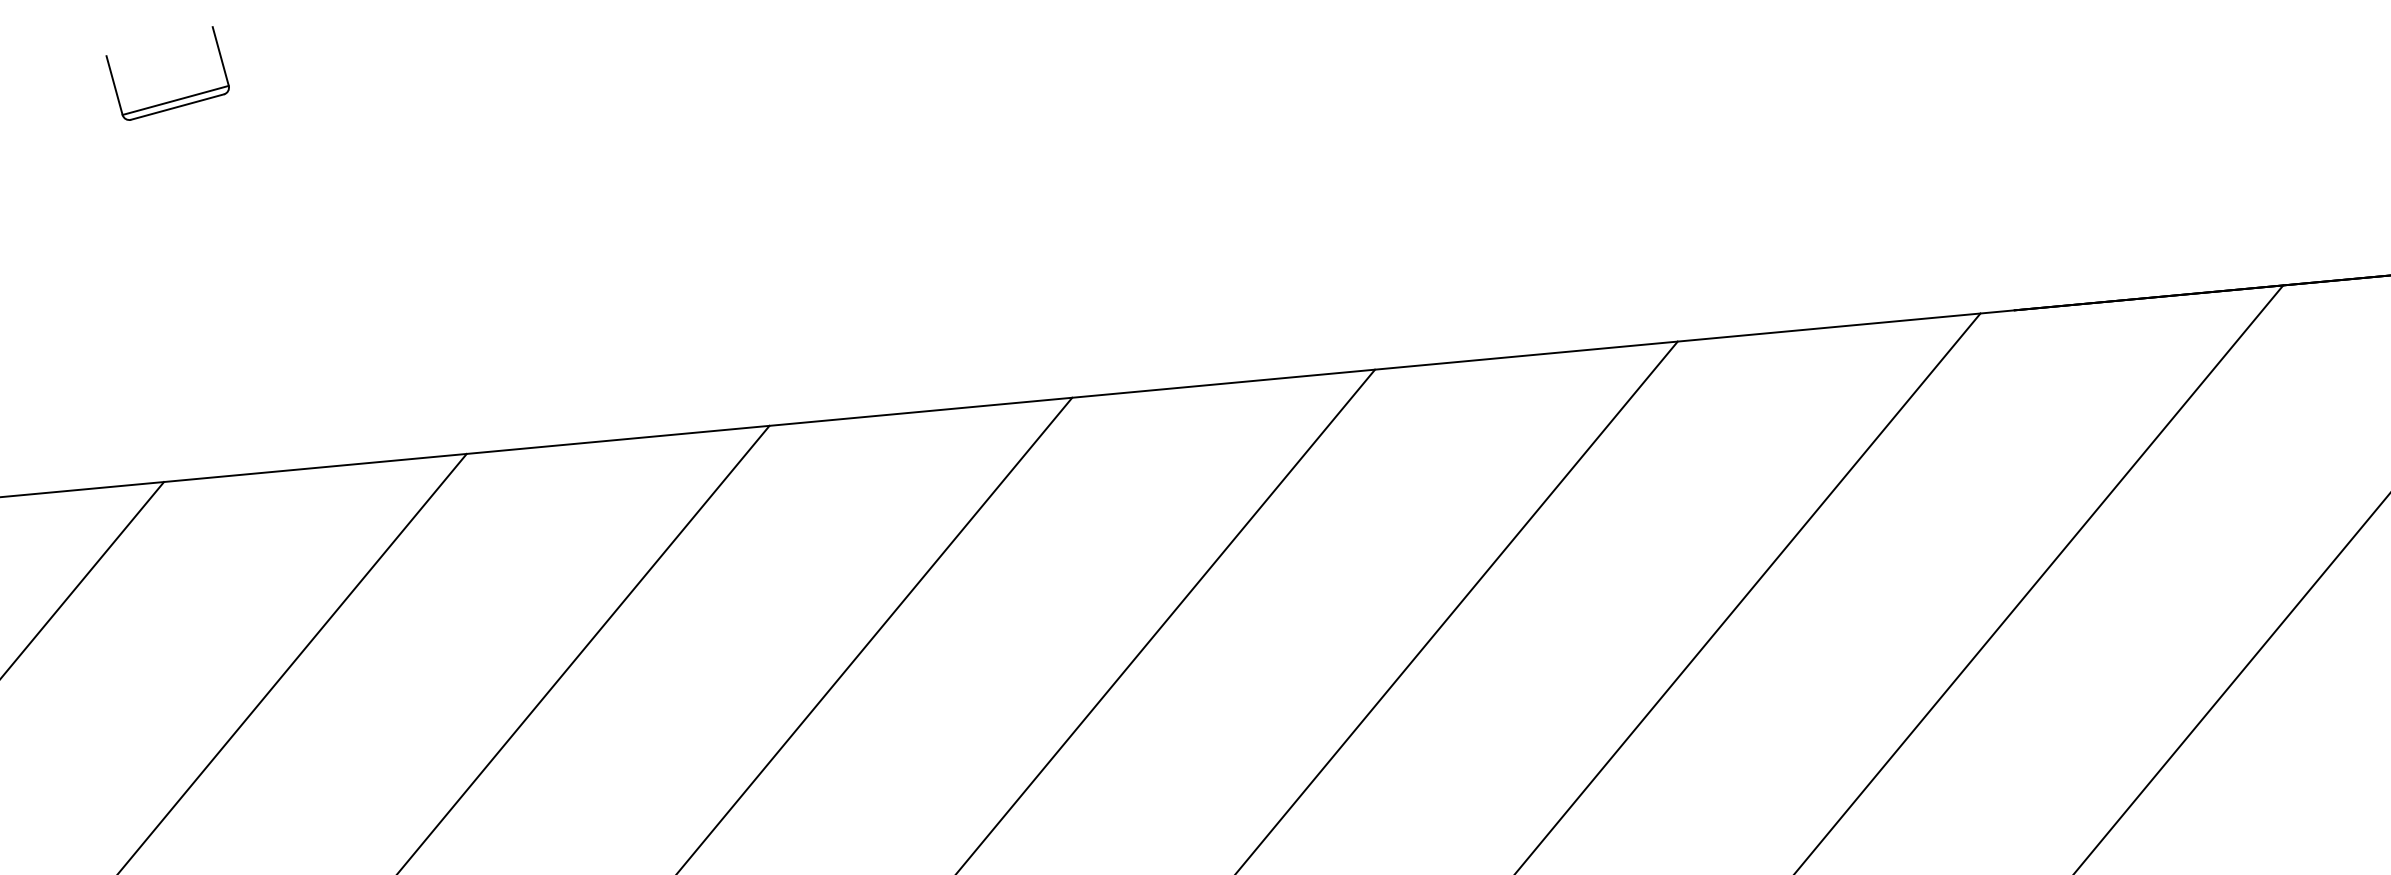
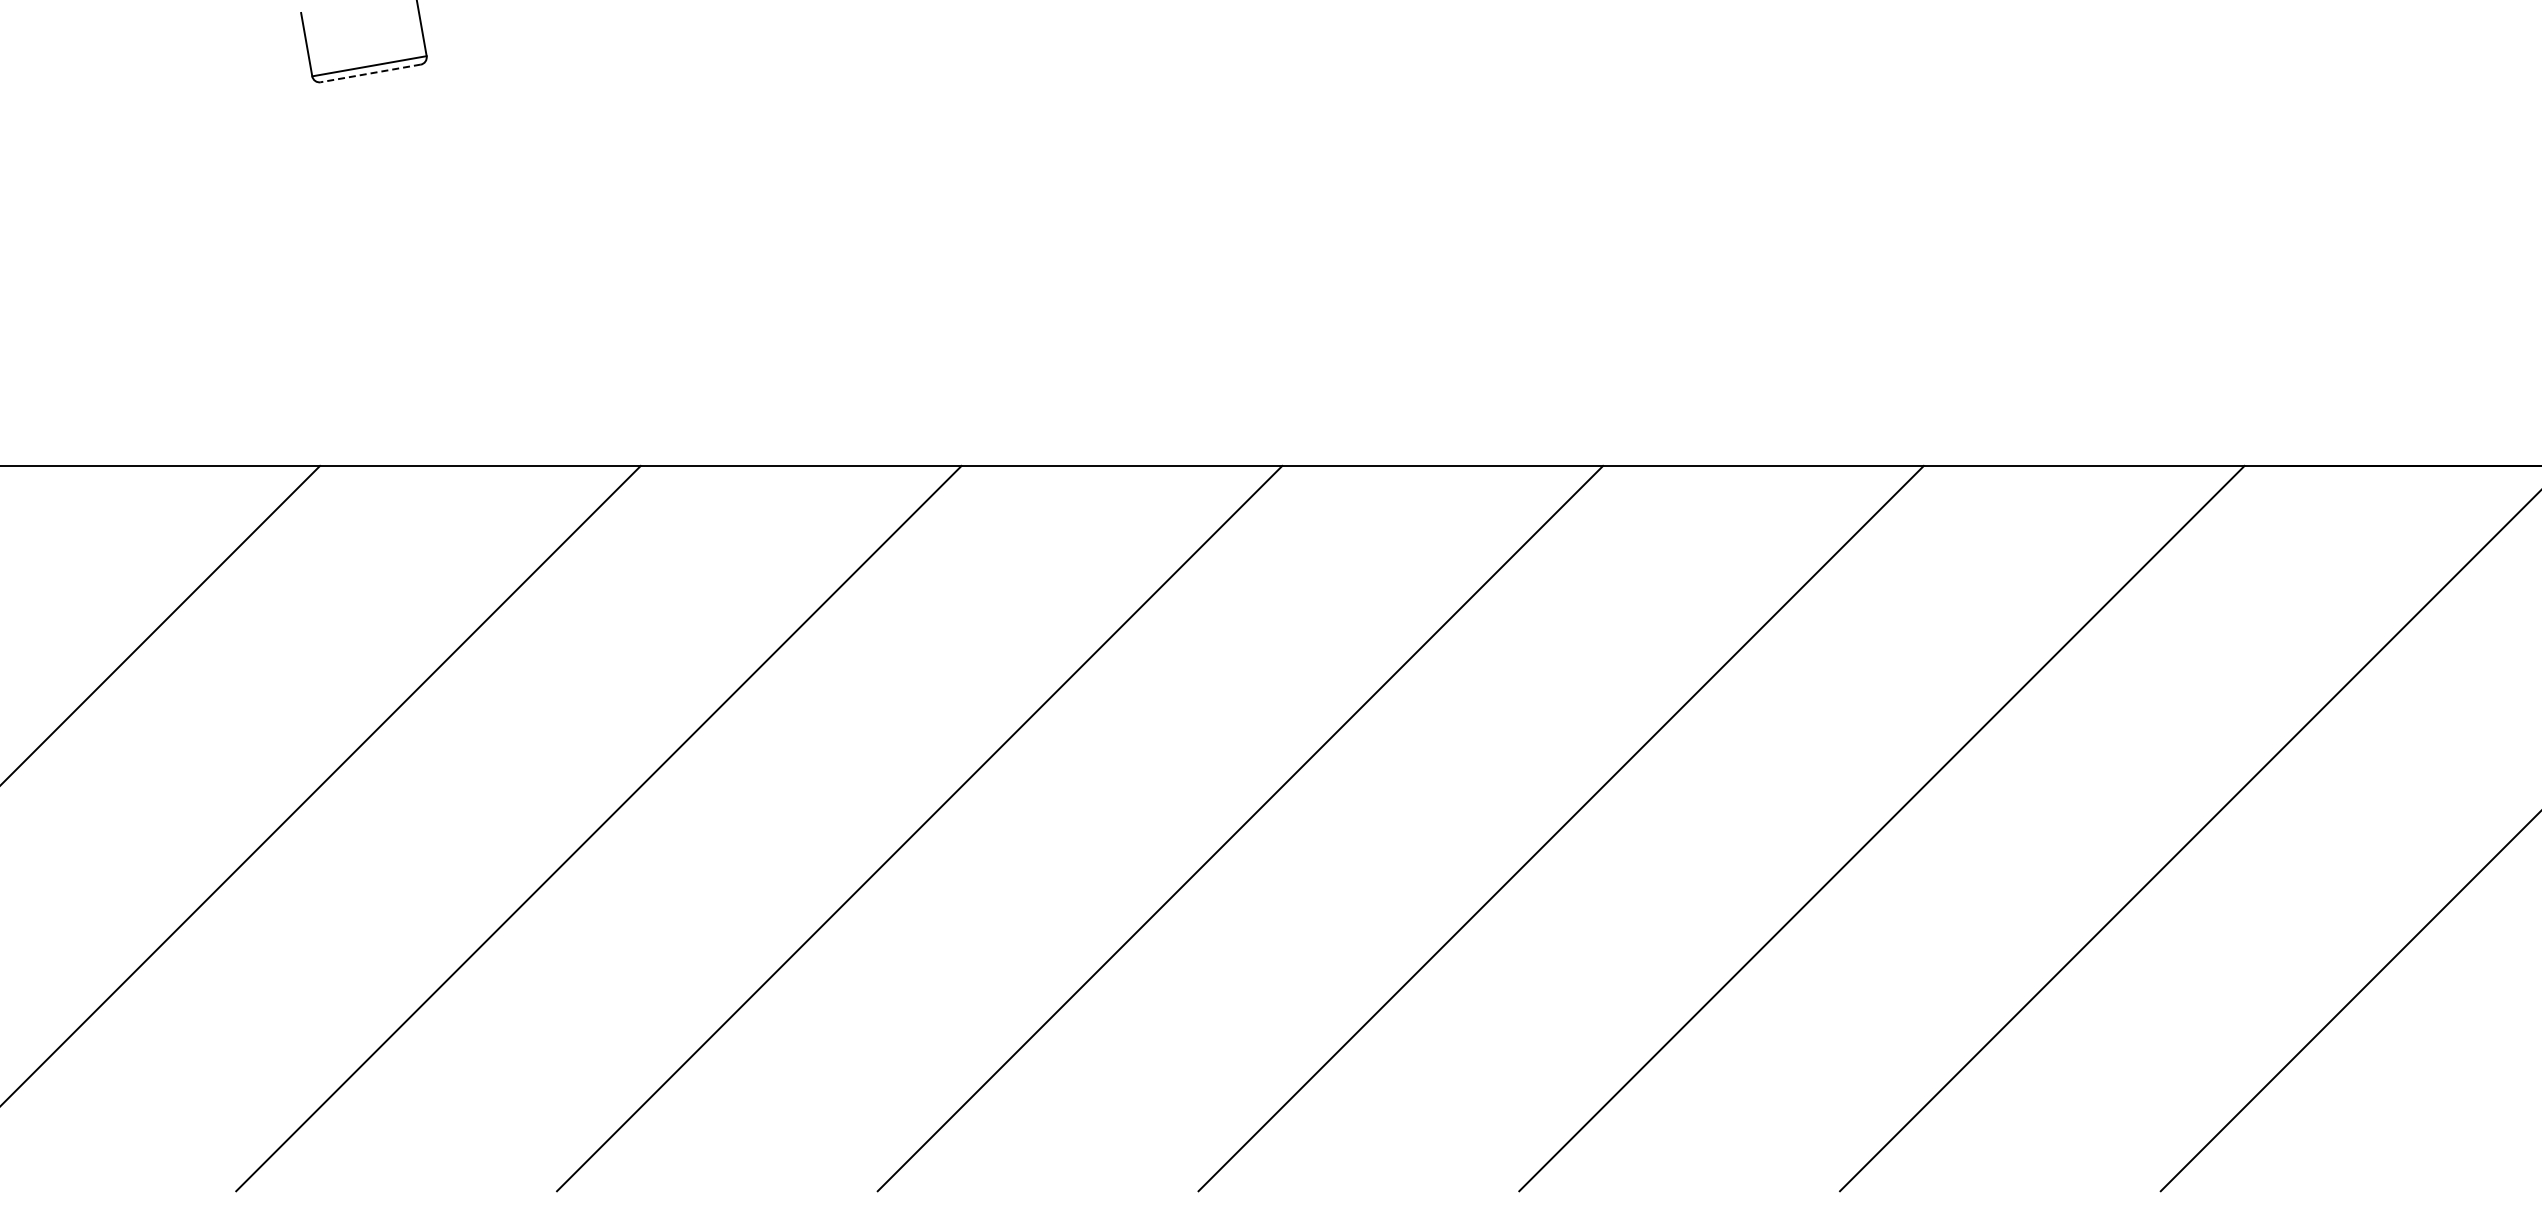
line: (177, 107) -> (370, 73), solid -> dashed

